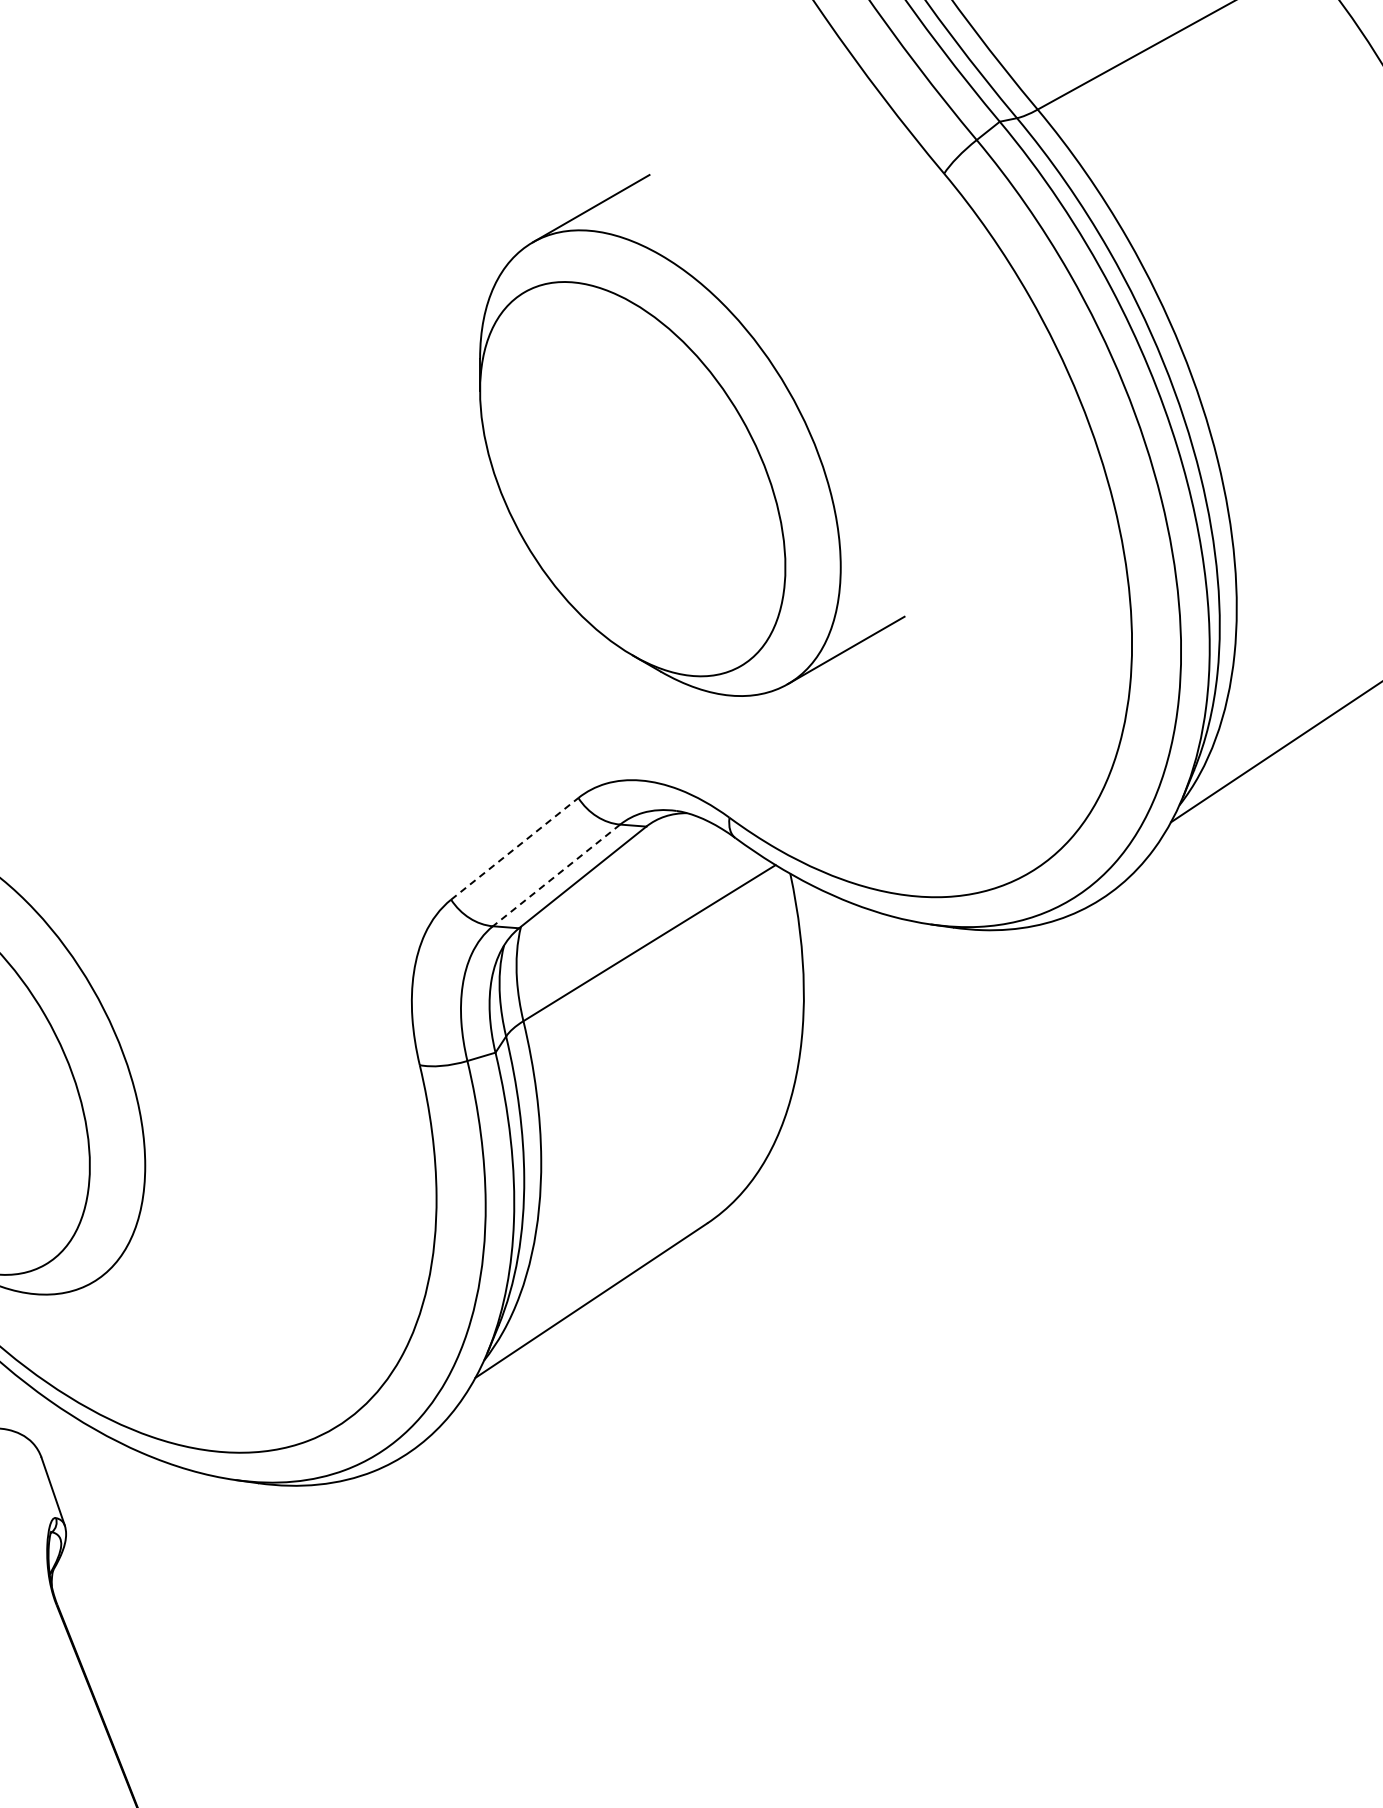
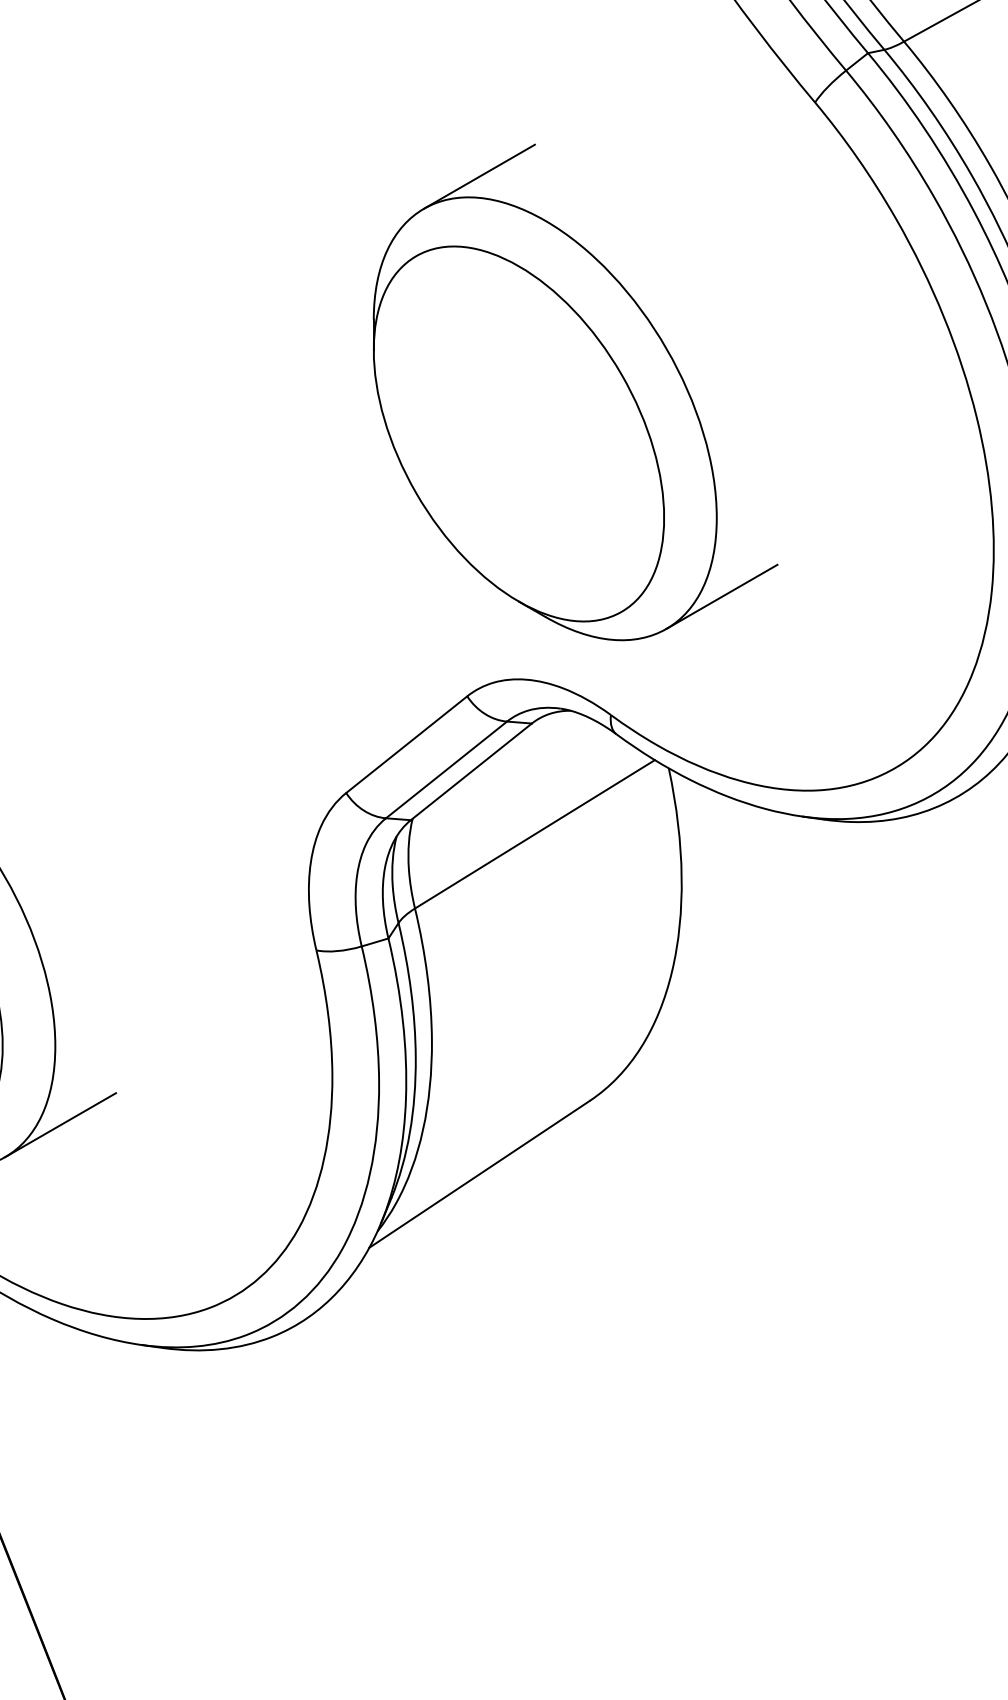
part: (692, 435) -> (575, 392), moved
line: (515, 848) -> (407, 744), dashed -> solid
line: (556, 875) -> (446, 770), dashed -> solid
line: (150, 1248) -> (60, 1124), added

